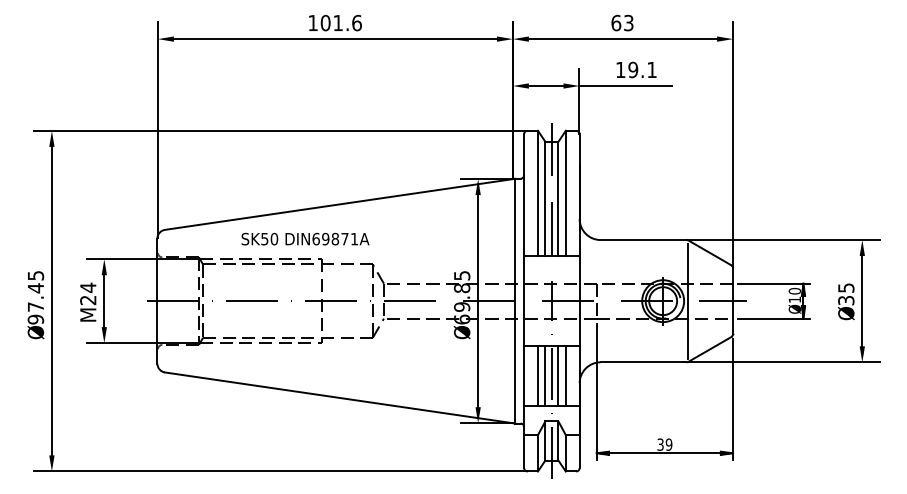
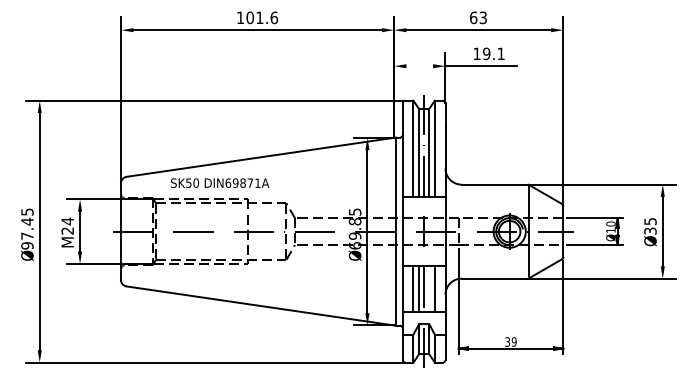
line: (545, 86) -> (419, 66), removed
text: (305, 238) -> (220, 182), moved
line: (558, 375) -> (429, 288), removed

